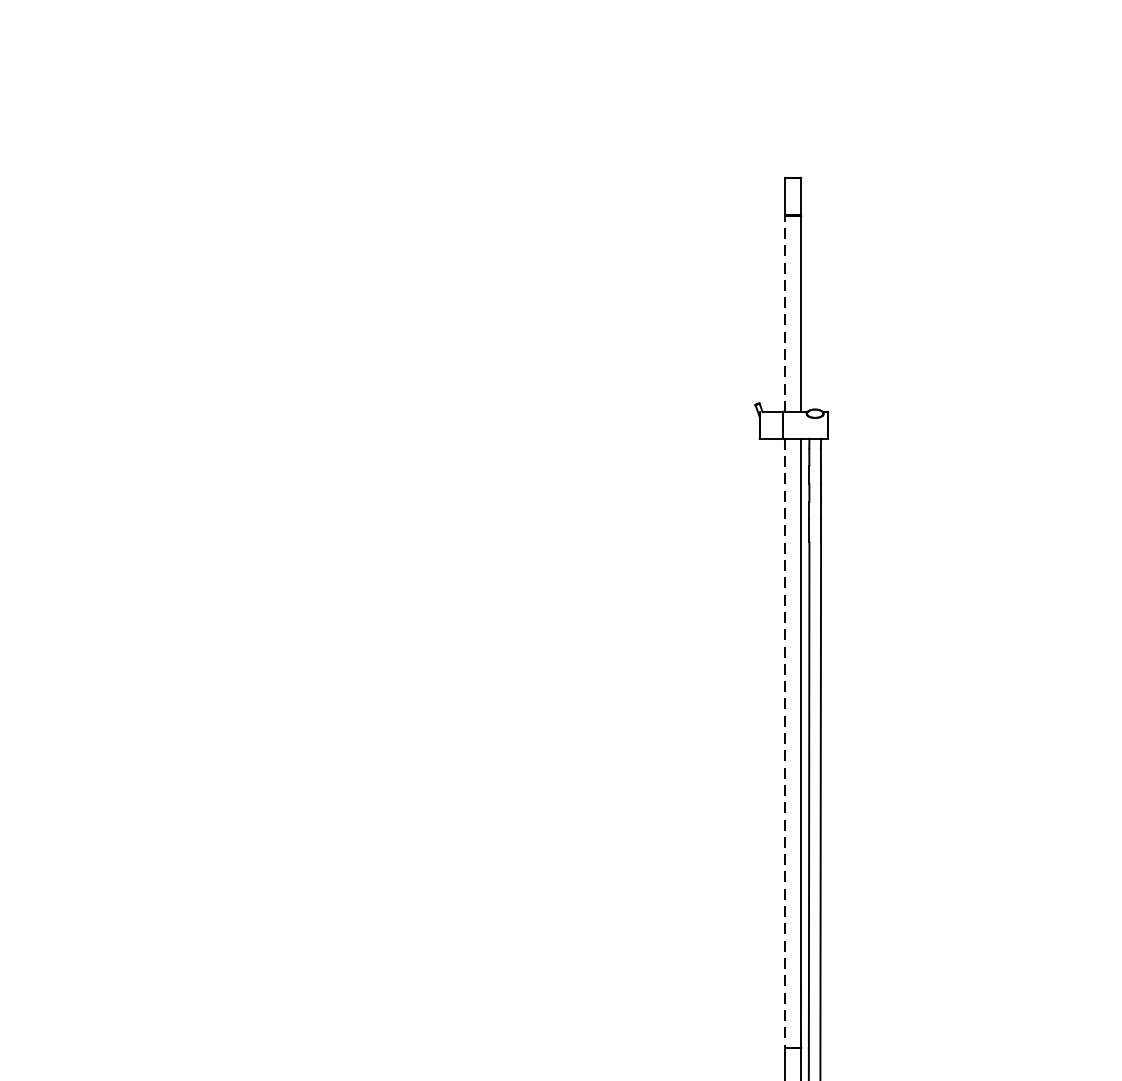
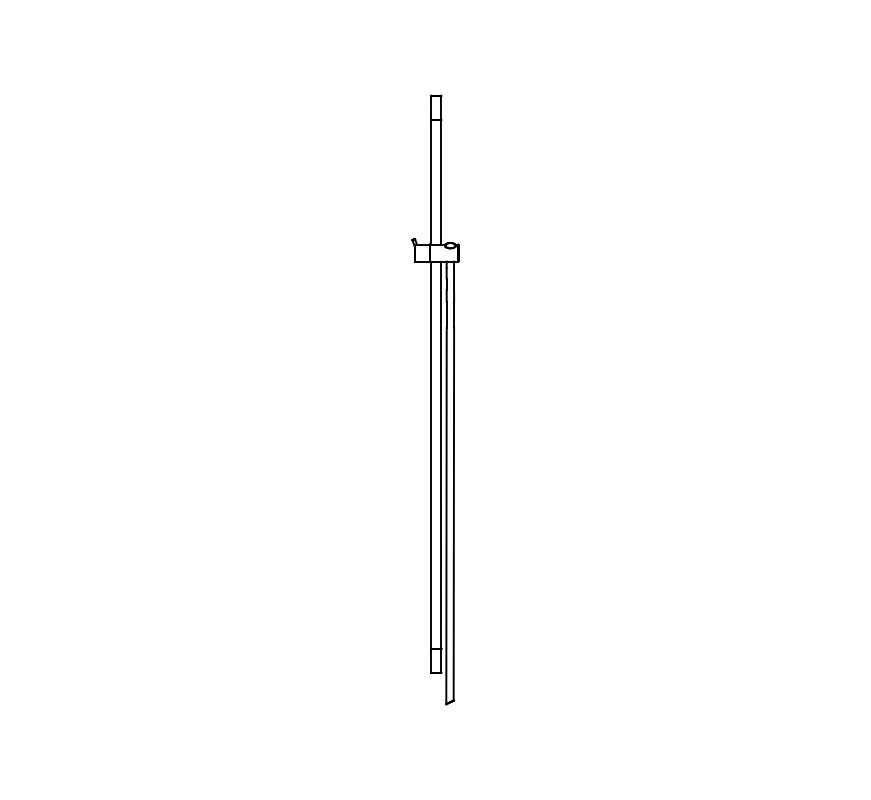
line: (785, 312) -> (431, 181), dashed -> solid
line: (785, 743) -> (431, 455), dashed -> solid

